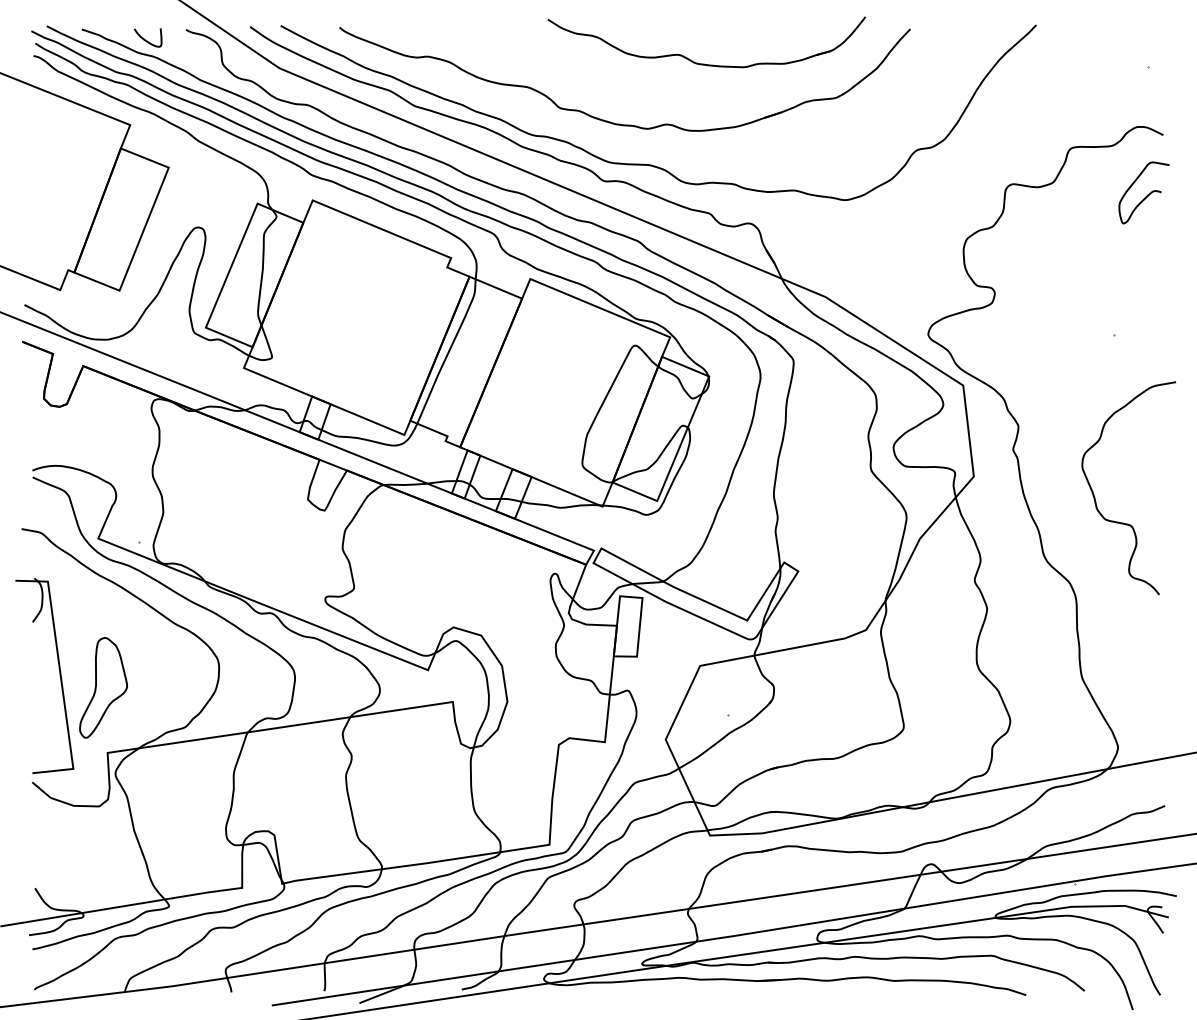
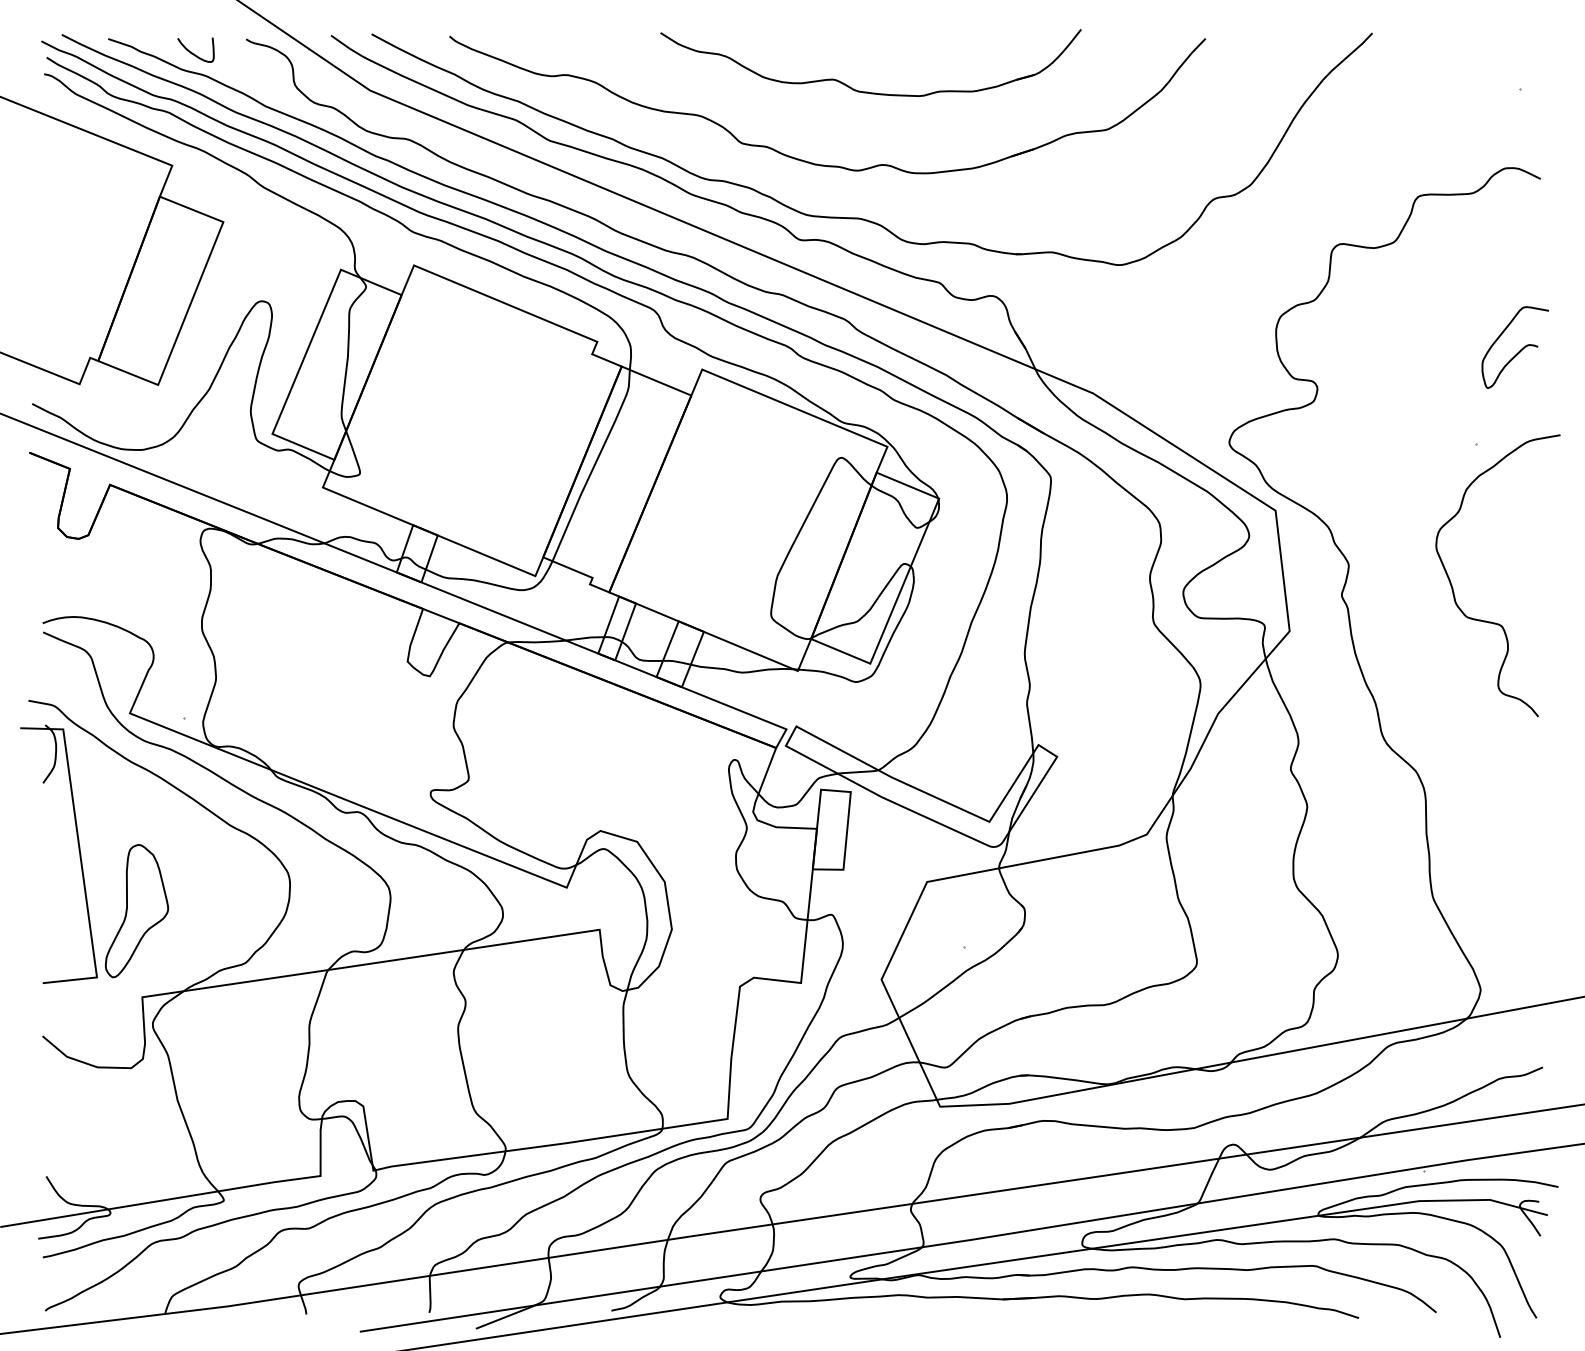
part: (704, 63) -> (867, 91), moved
curve: (1146, 195) -> (1518, 351), moved
curve: (1095, 497) -> (1453, 588), moved
part: (59, 673) -> (78, 850), moved

